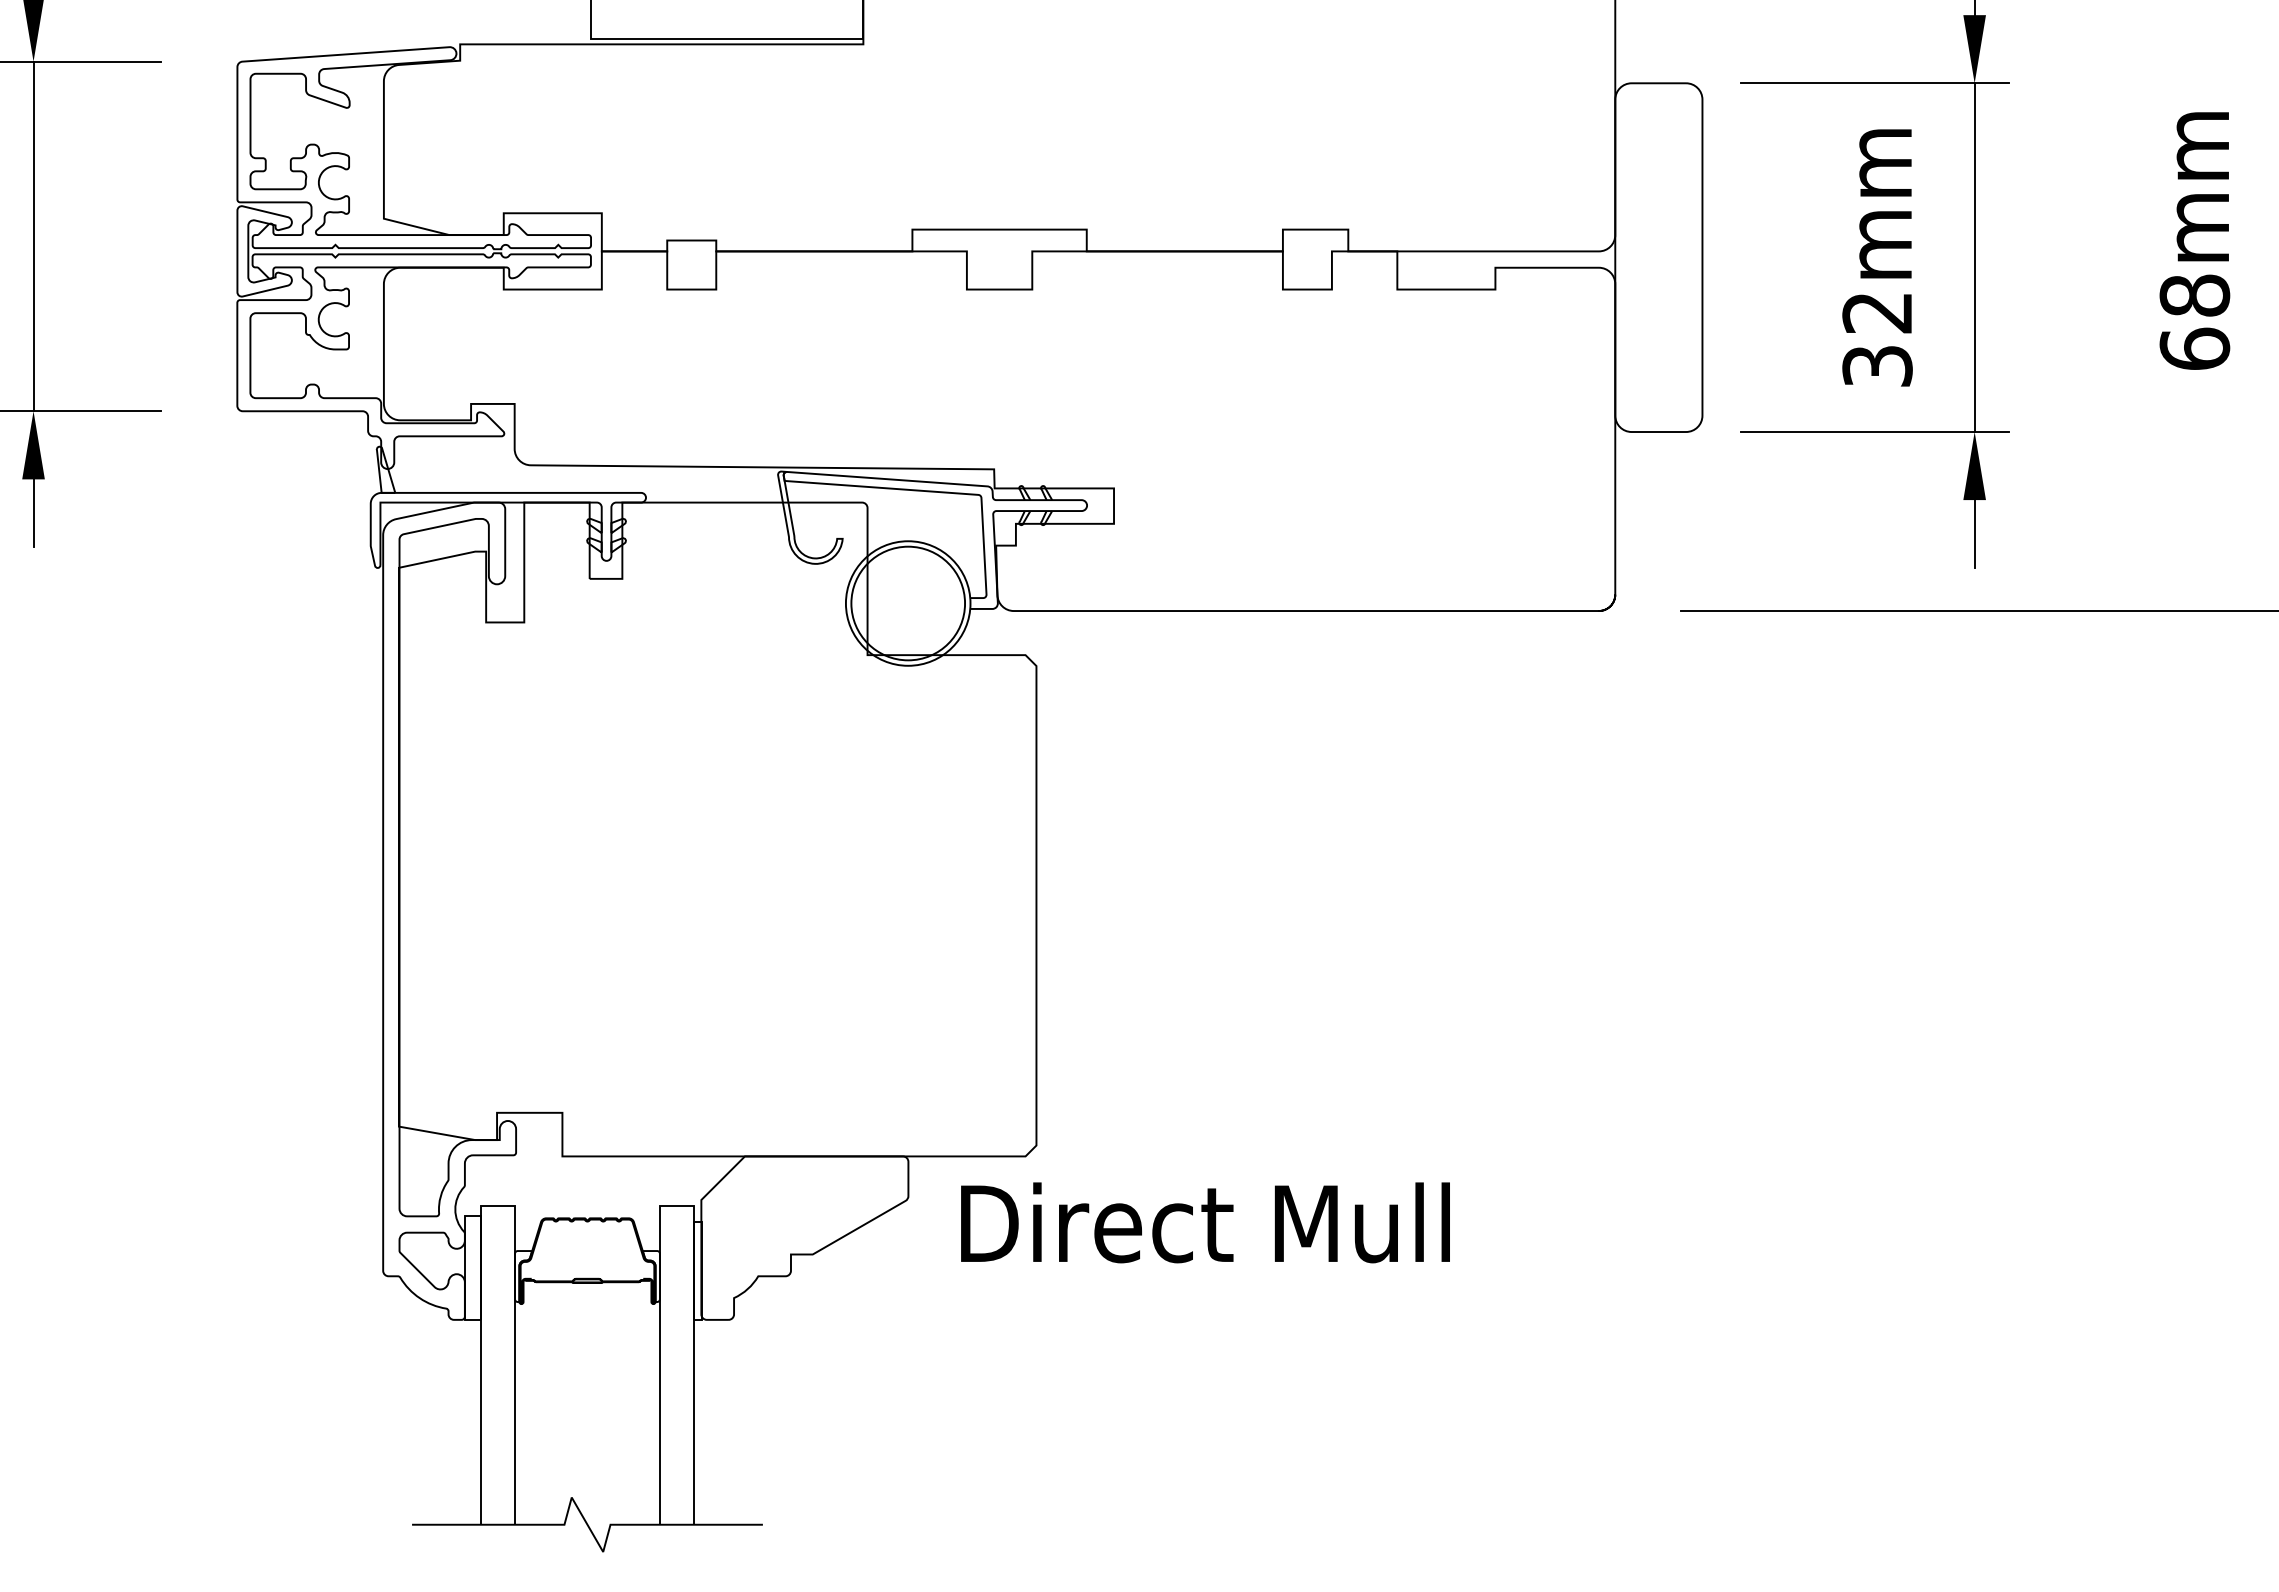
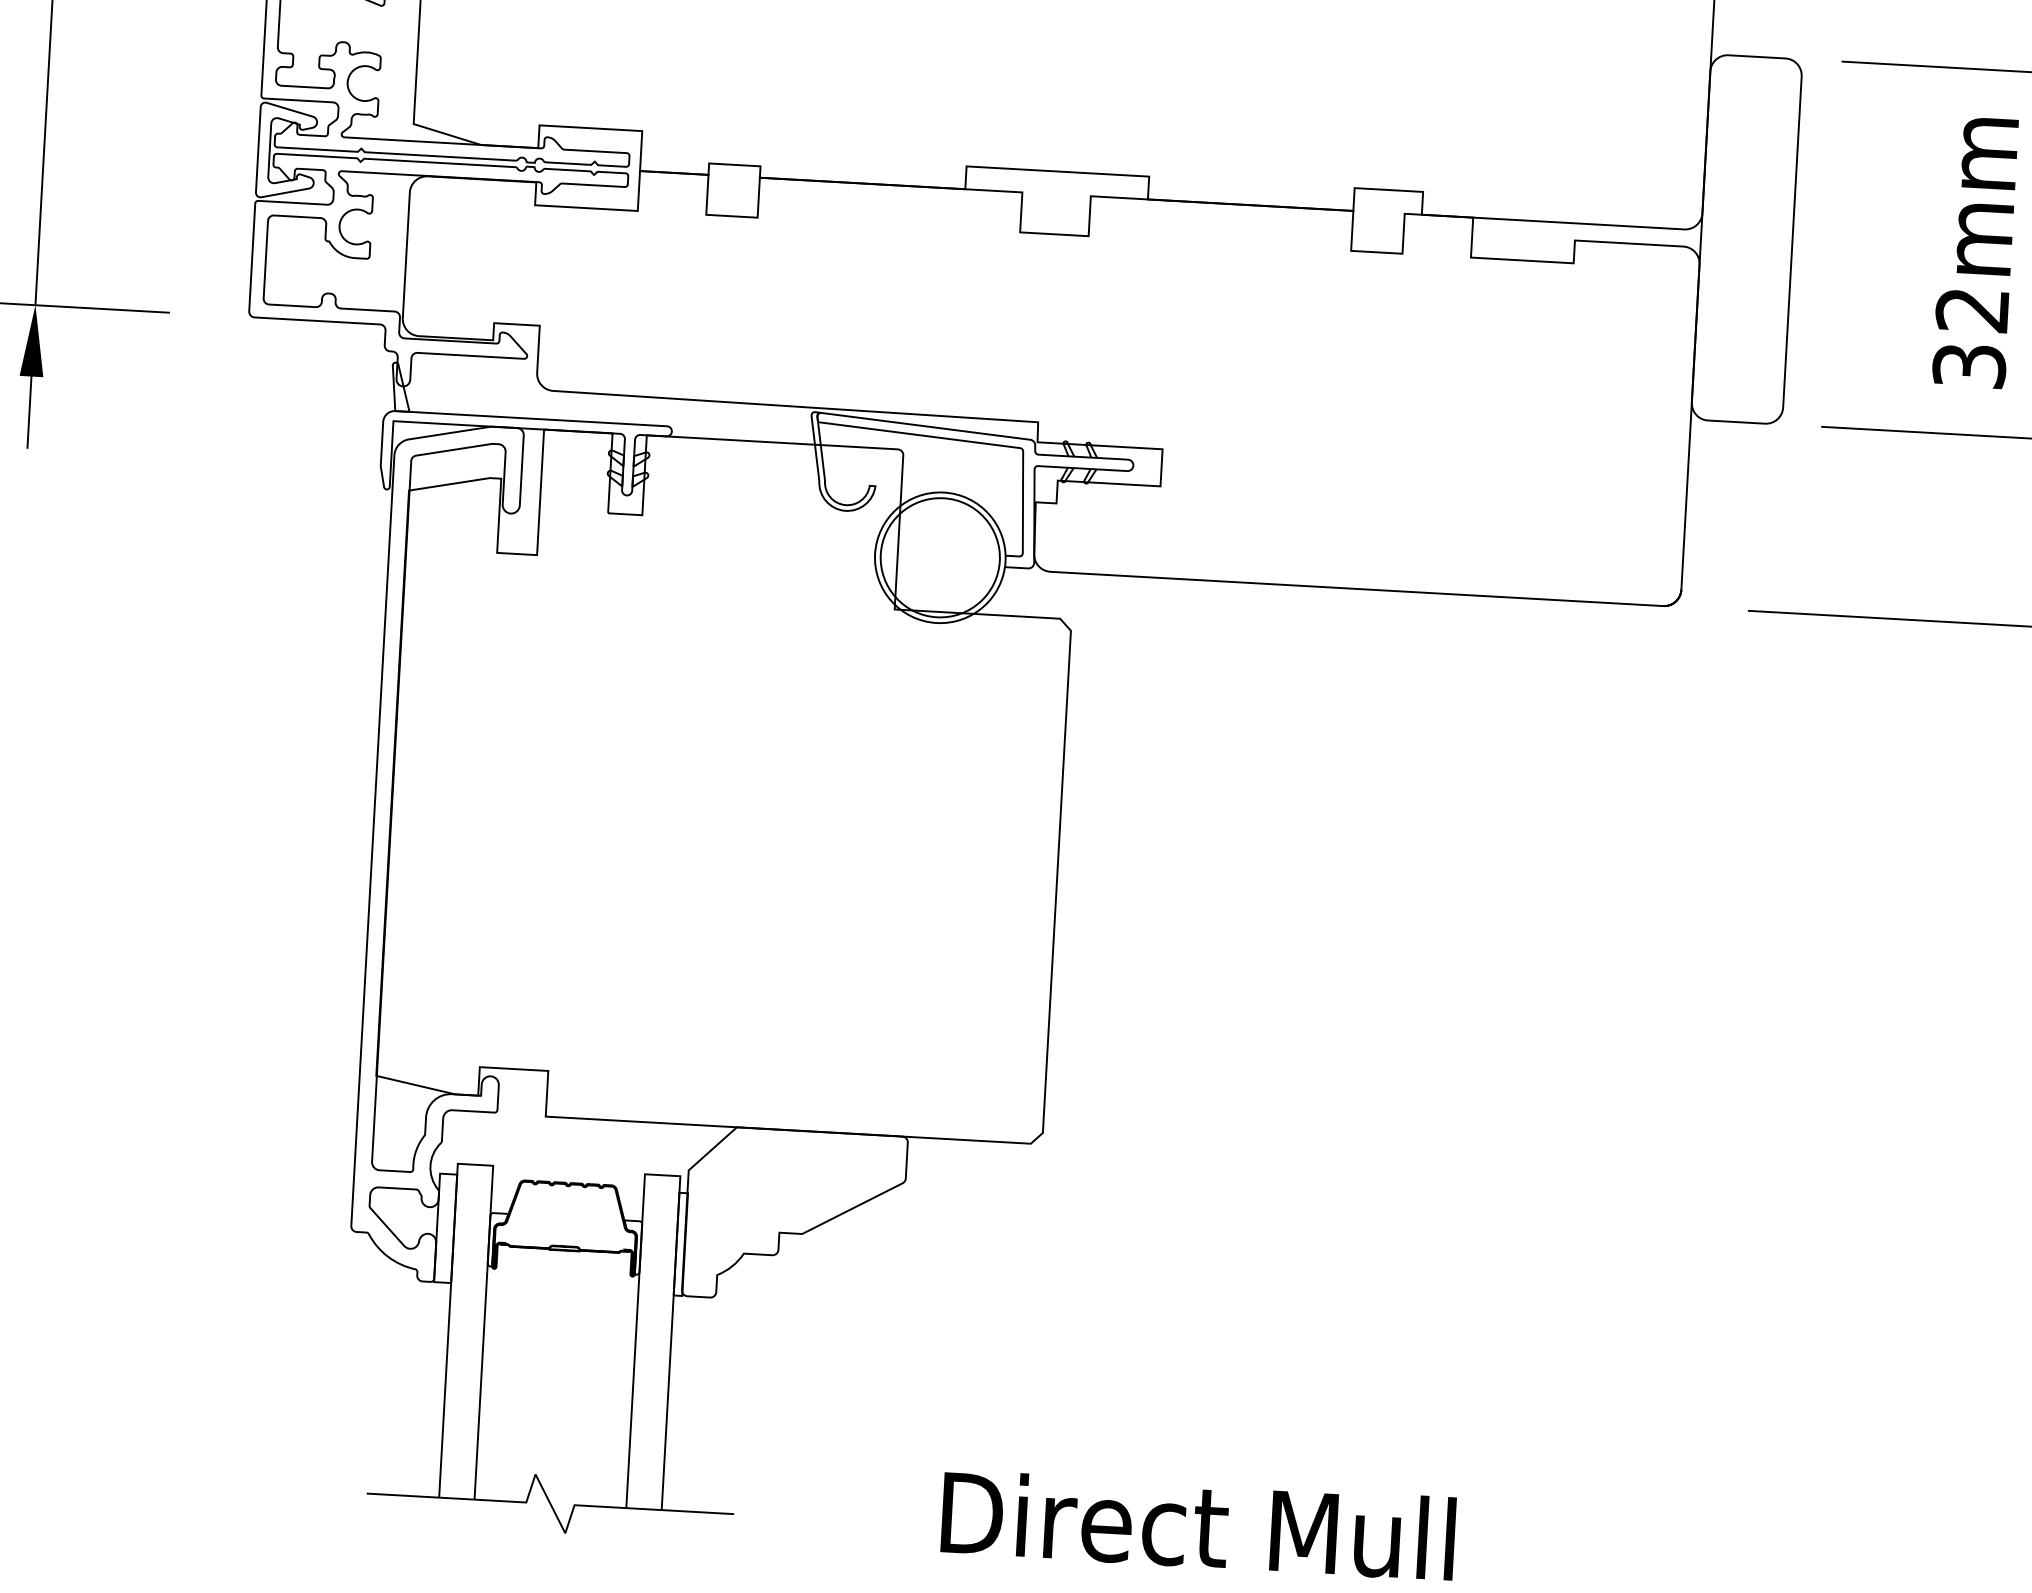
text: (1205, 1222) -> (1198, 1525), moved

